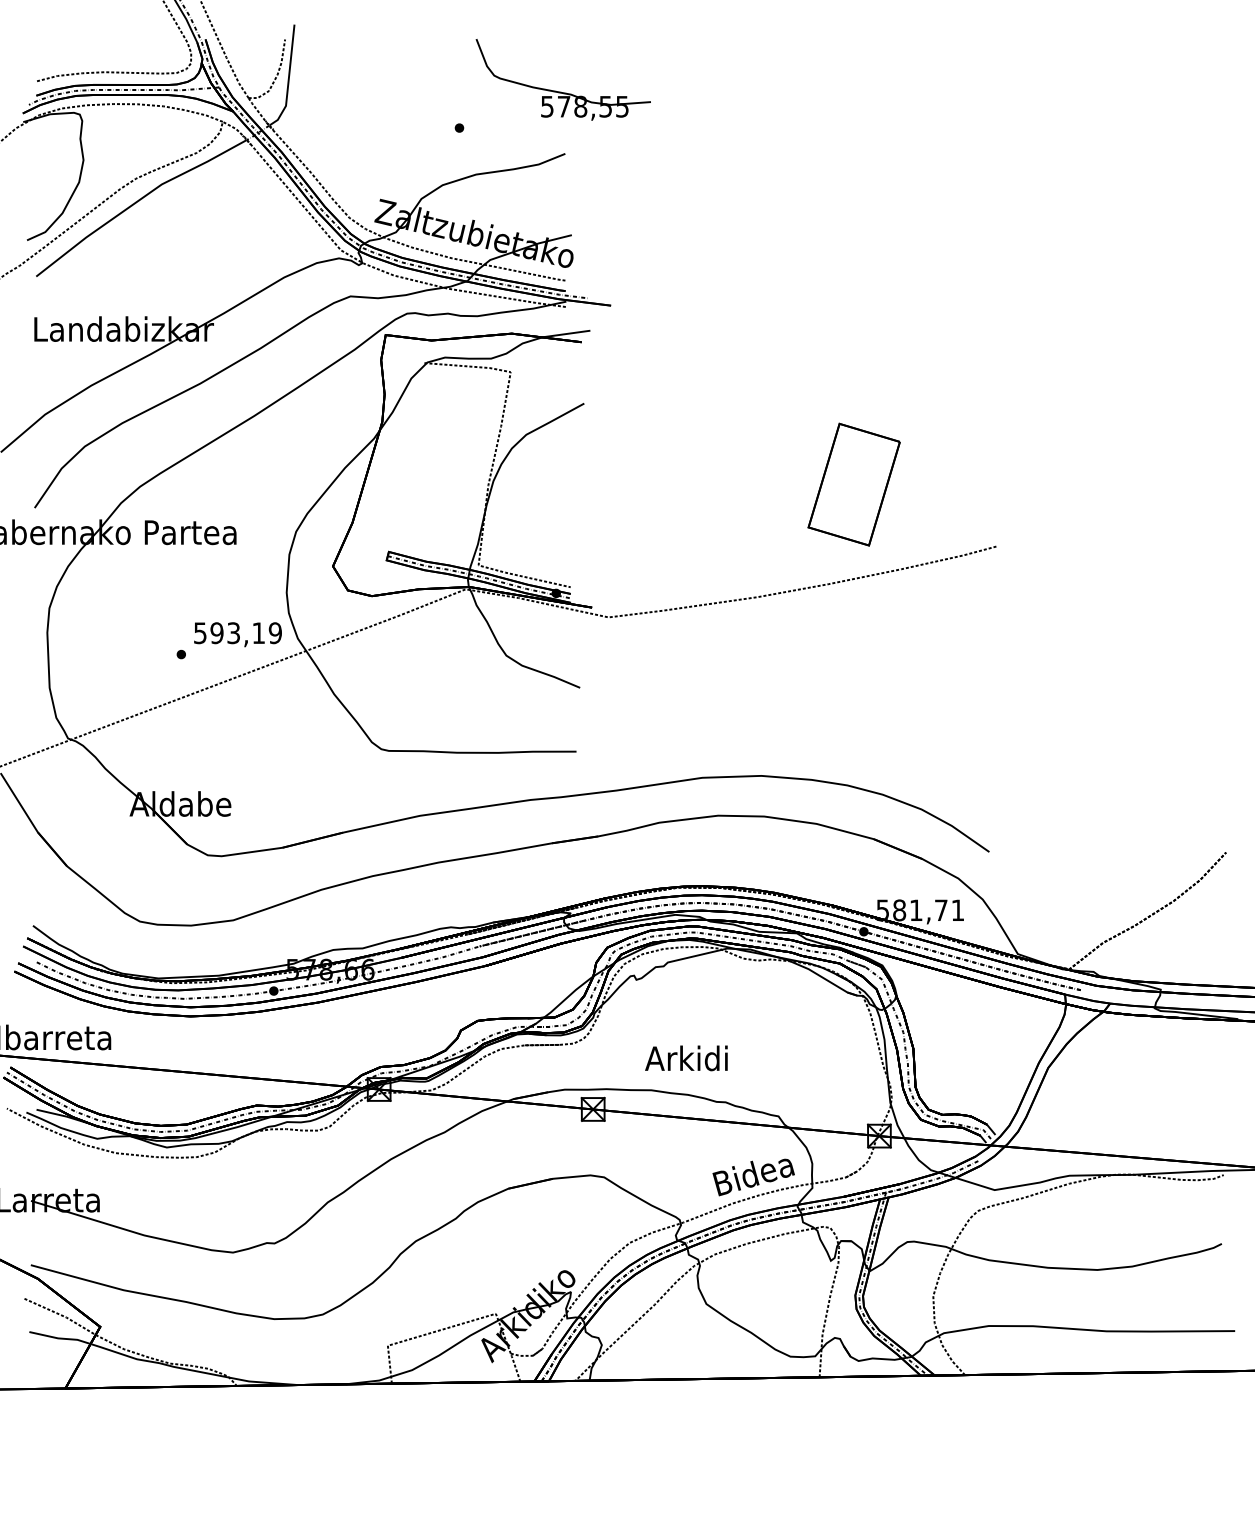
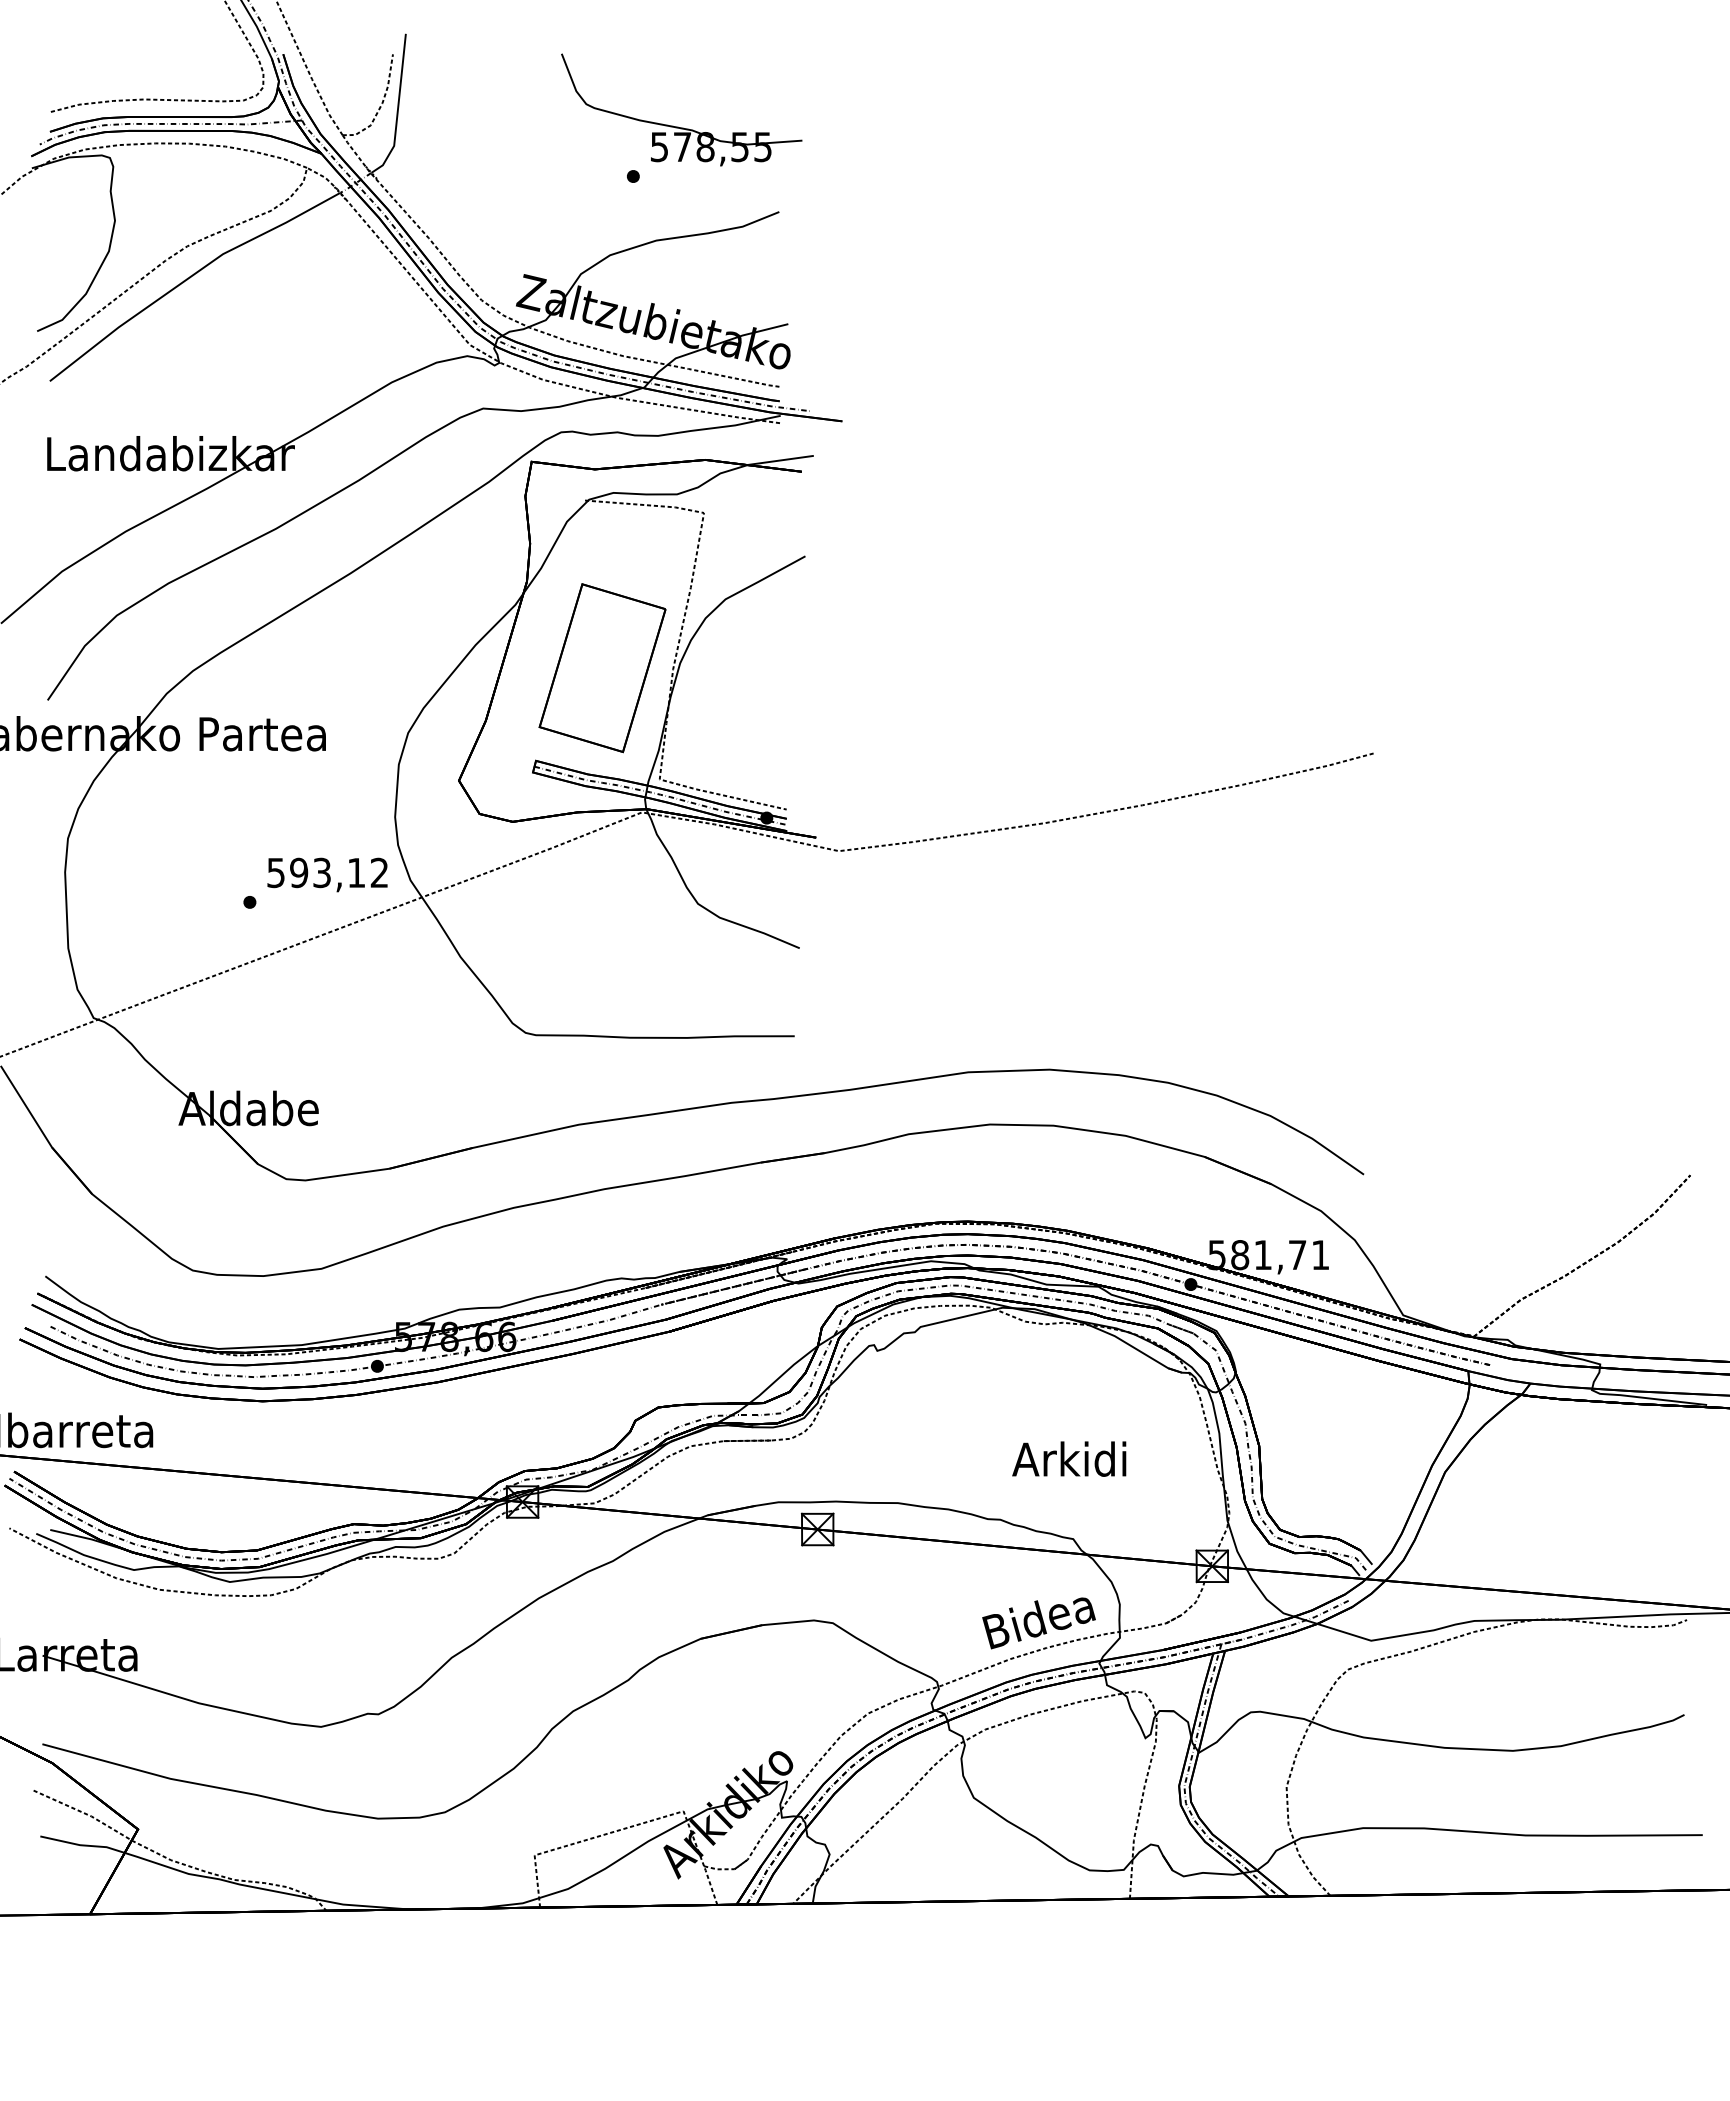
part: (561, 91) -> (678, 126), moved
part: (854, 484) -> (602, 668), moved
text: (275, 632) -> (379, 872), 593,19 -> 593,12
text: (686, 1057) -> (1069, 1458), moved

